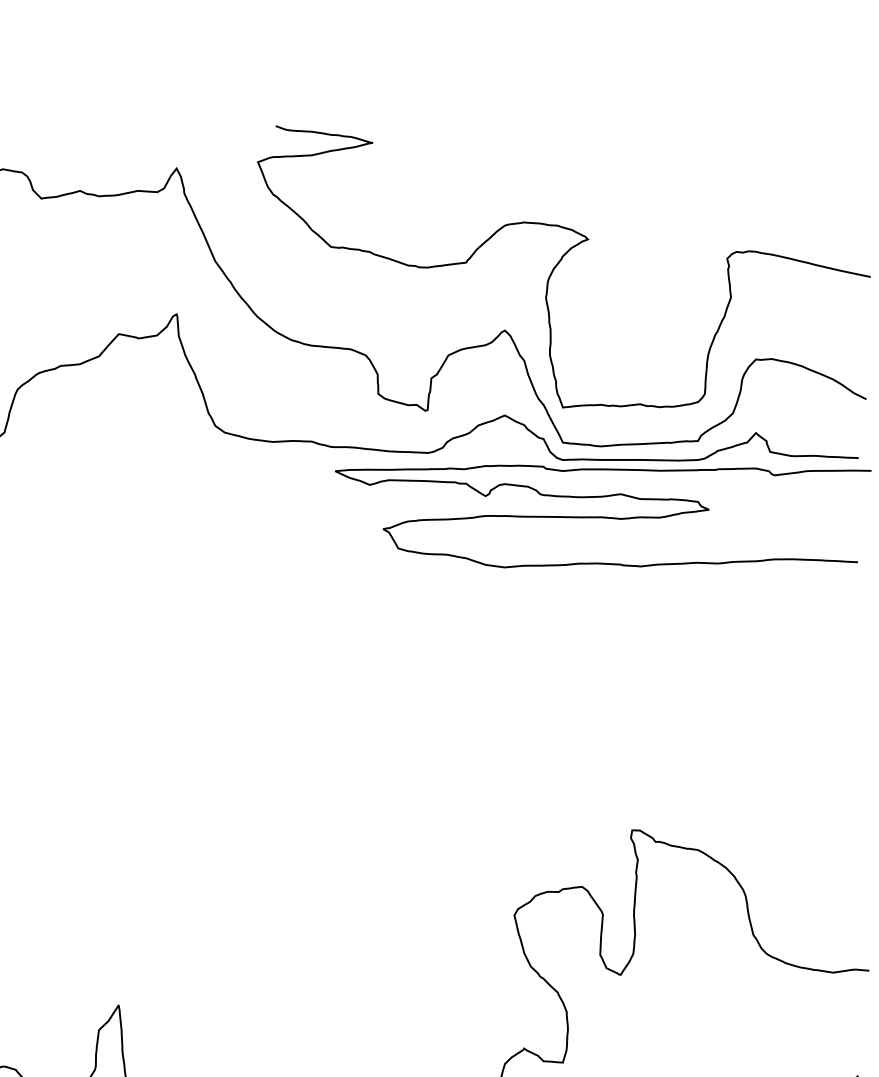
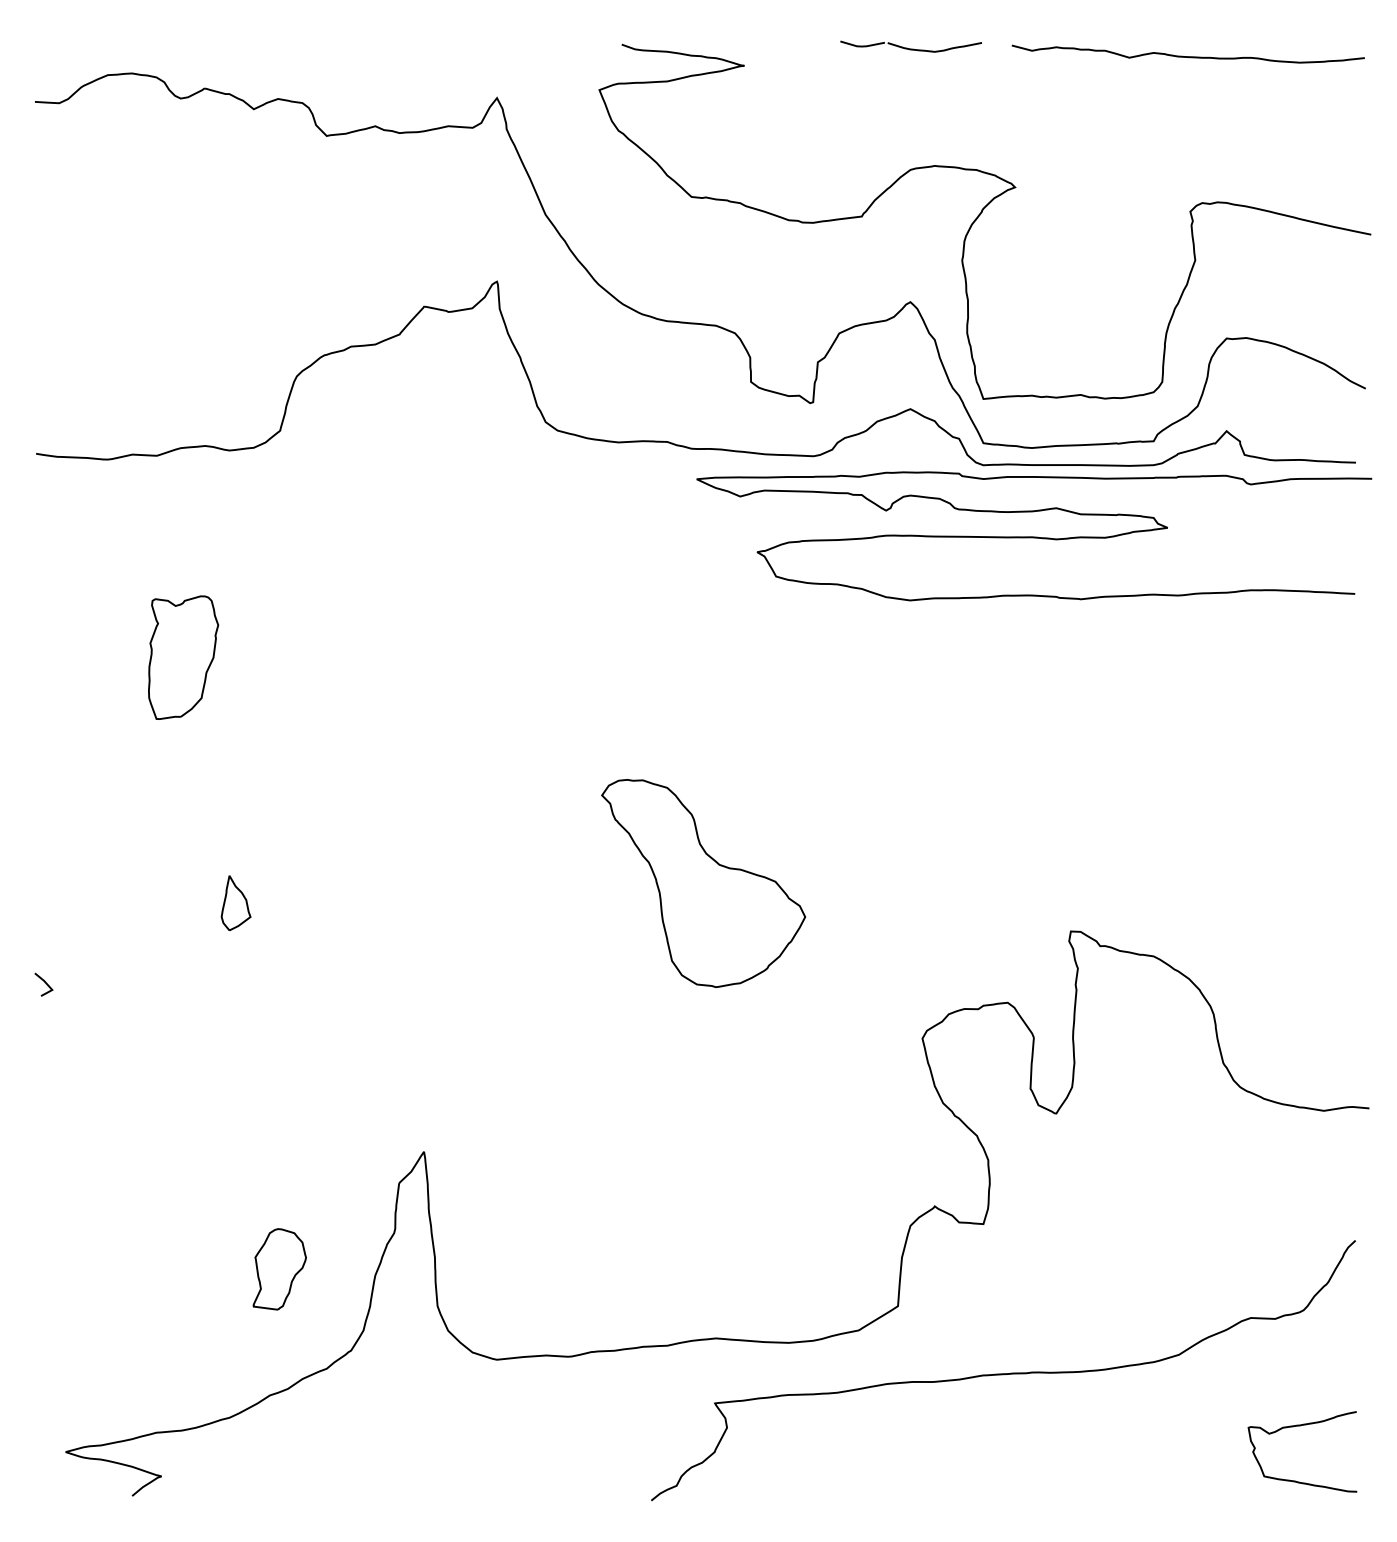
part: (504, 127) -> (910, 46), added
curve: (724, 135) -> (1187, 56), added
part: (340, 792) -> (703, 883), added

